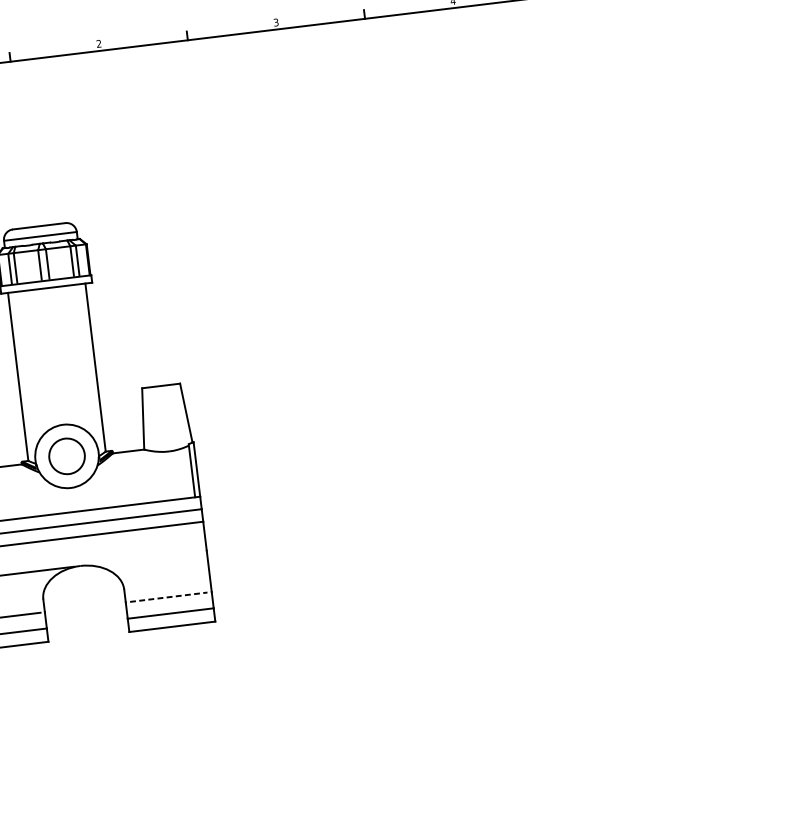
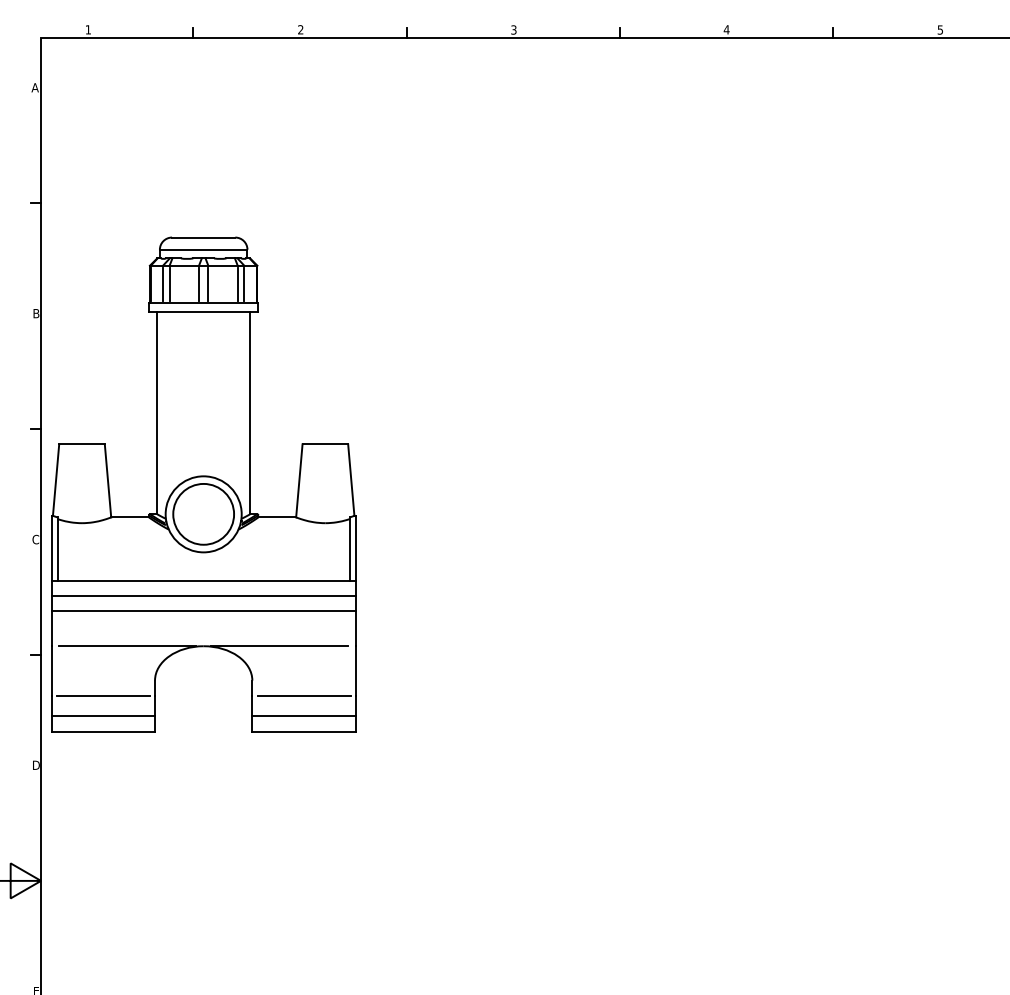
circle: (66, 455) -> (203, 513), size x1.43
line: (143, 558) -> (279, 646), added
line: (169, 596) -> (304, 695), dashed -> solid

